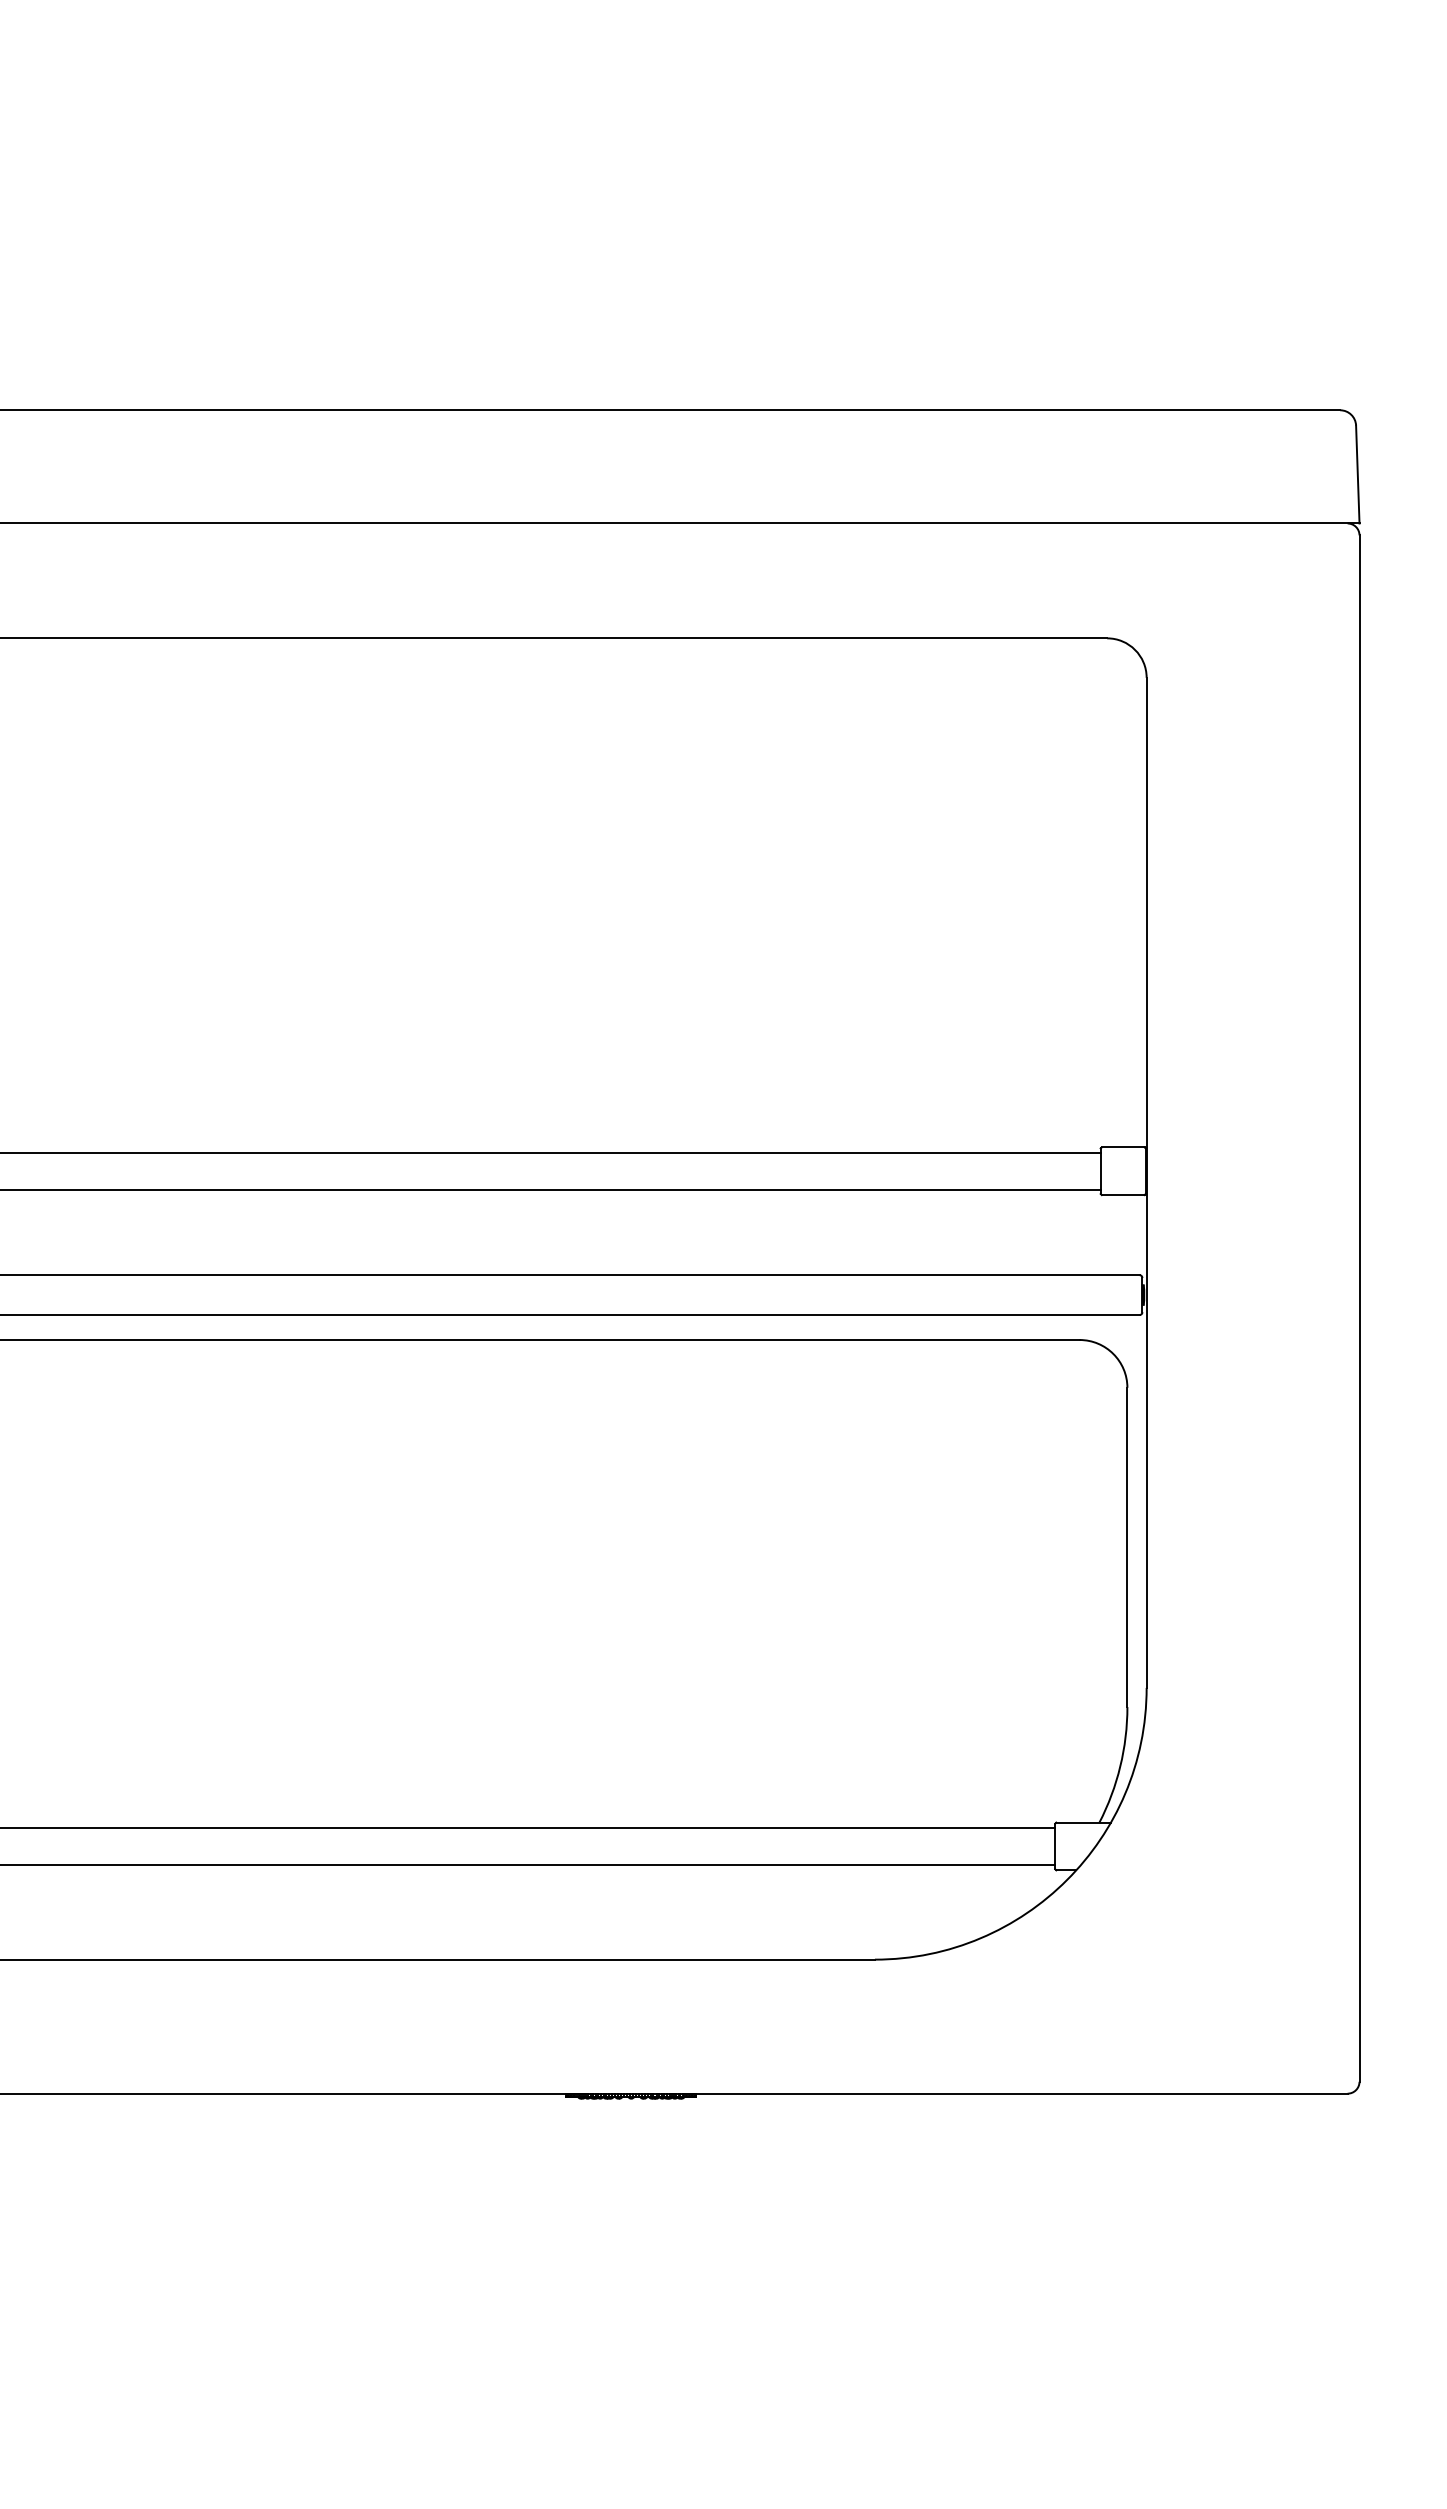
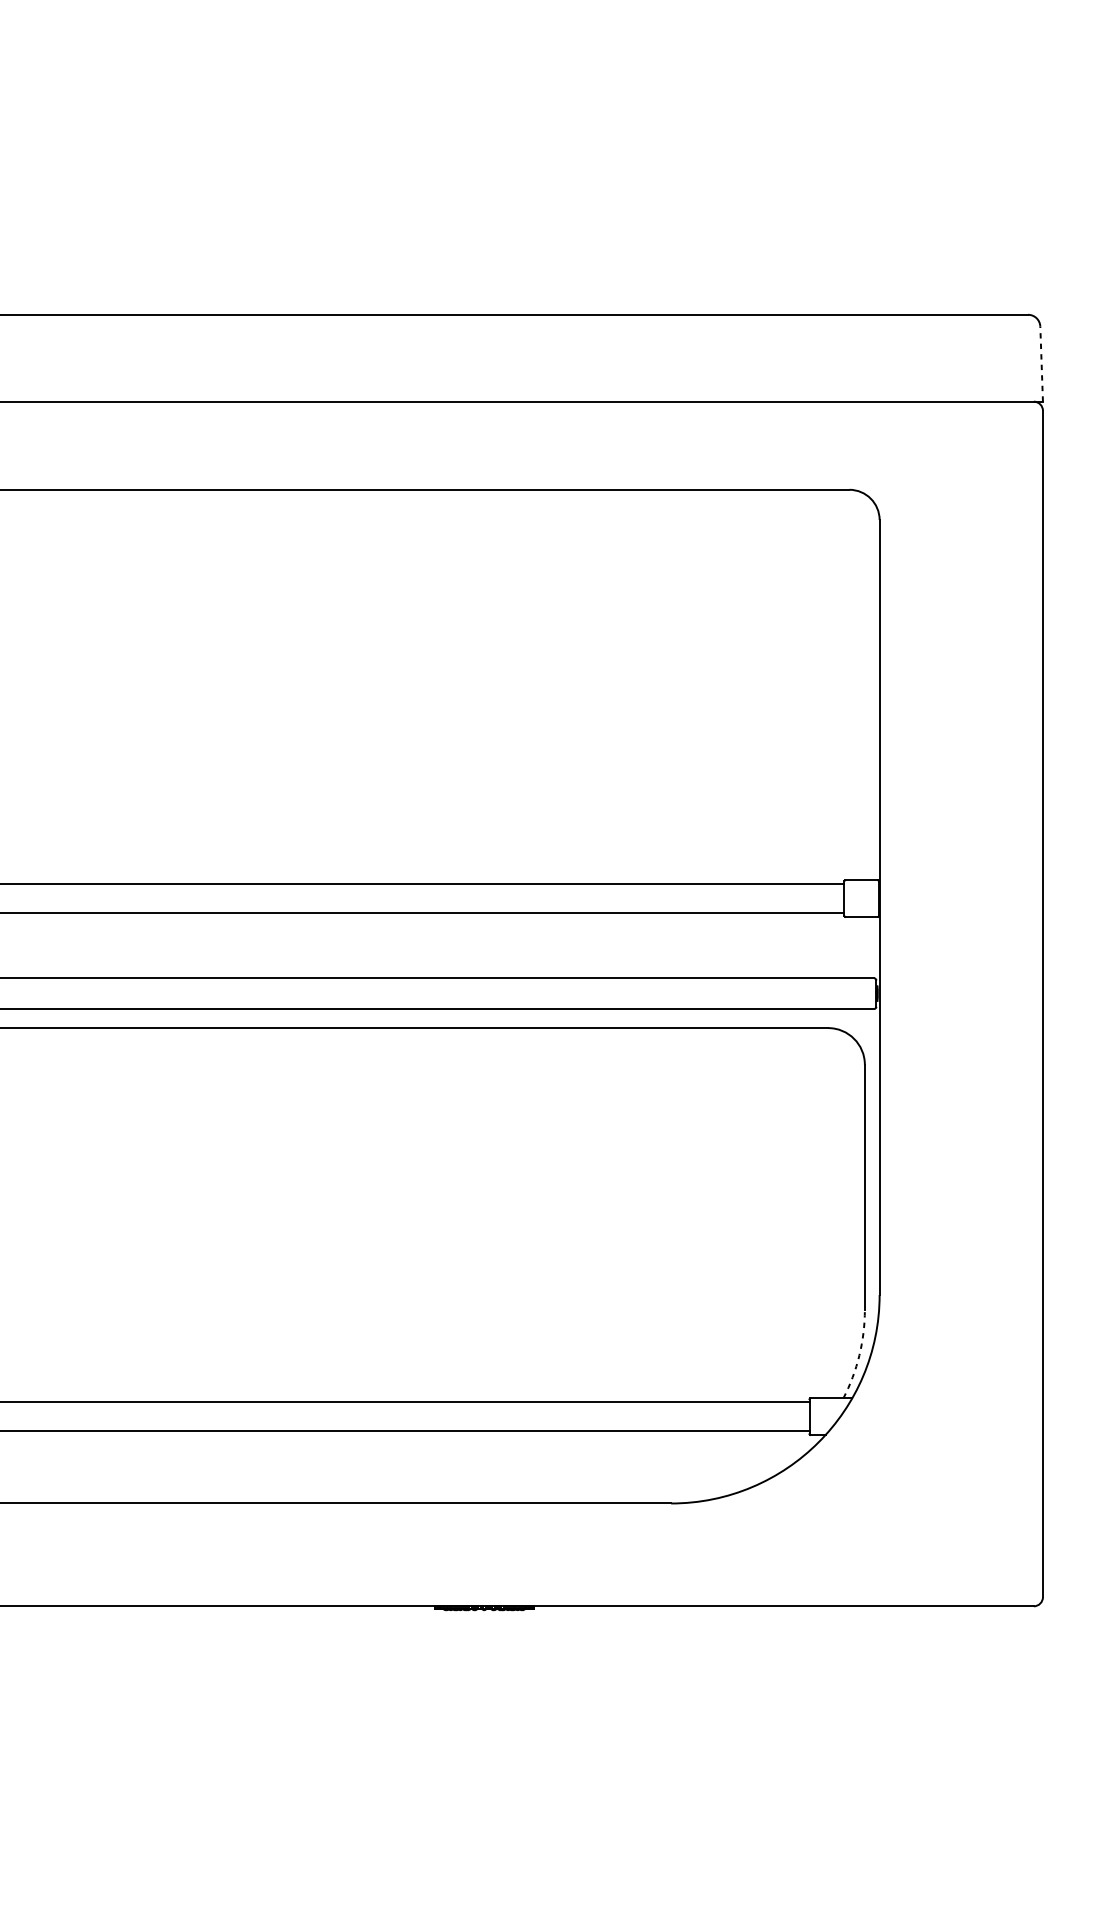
line: (1357, 474) -> (1041, 364), solid -> dashed
arc: (1120, 1766) -> (859, 1355), solid -> dashed

